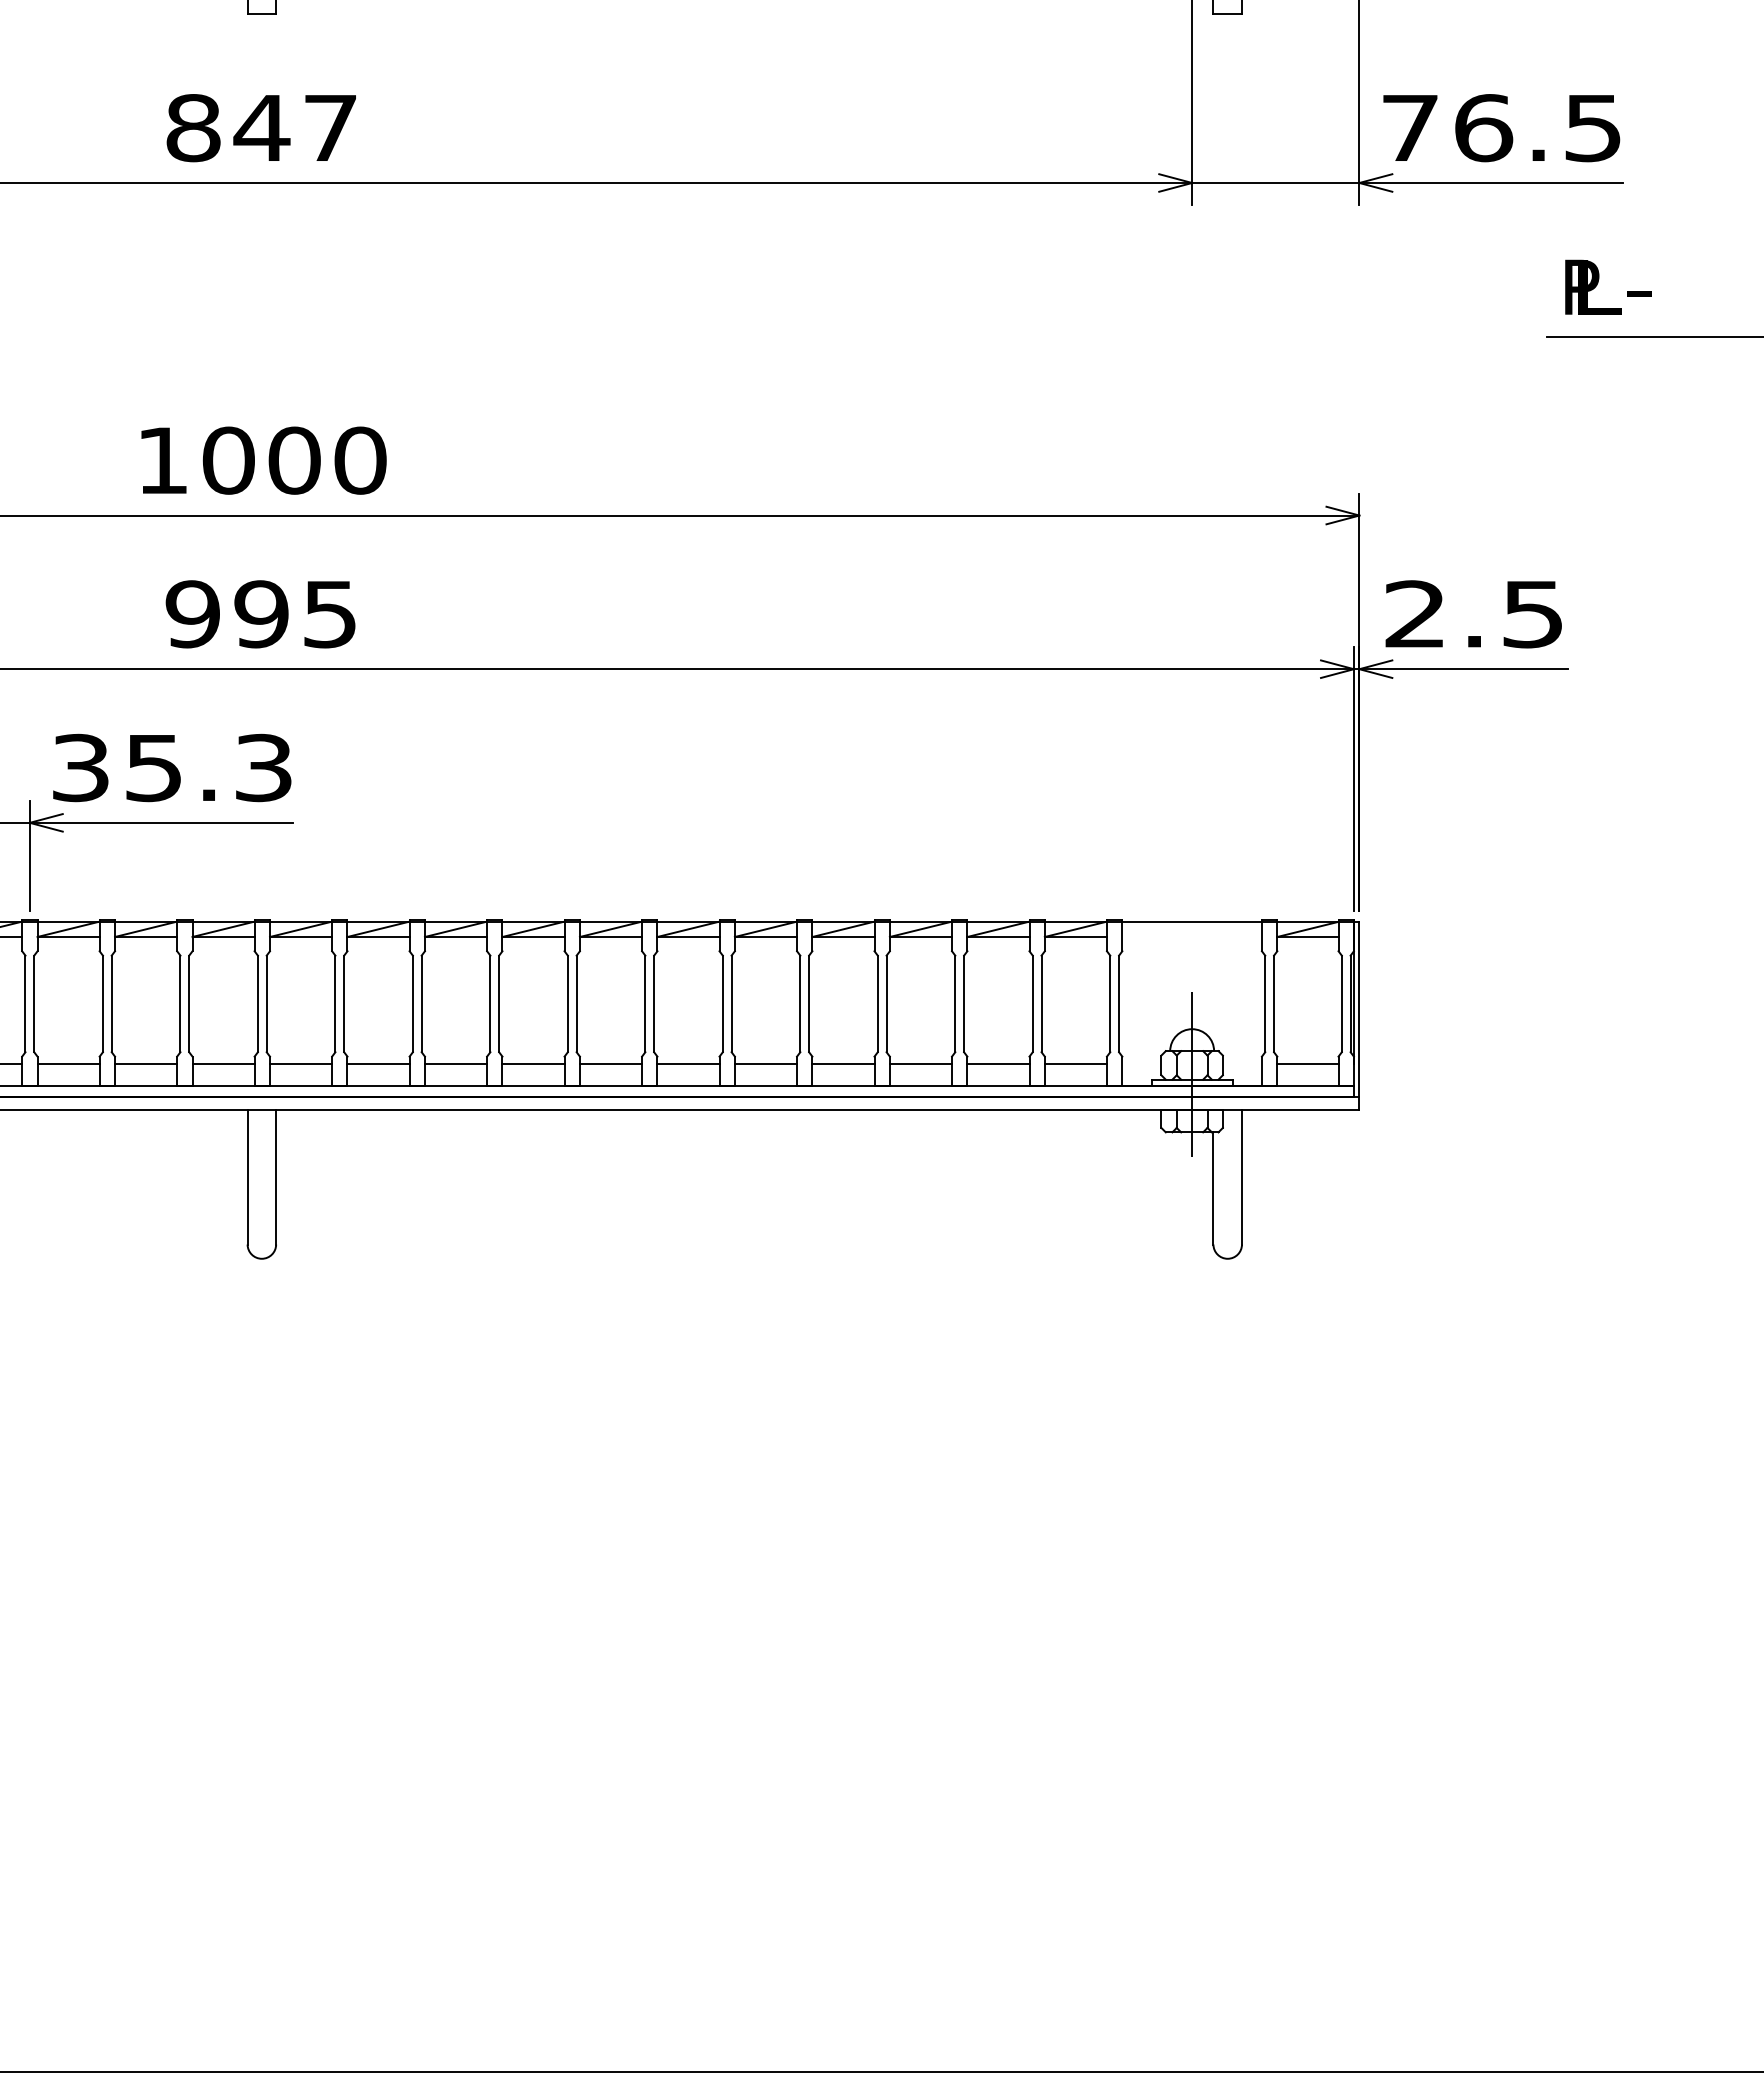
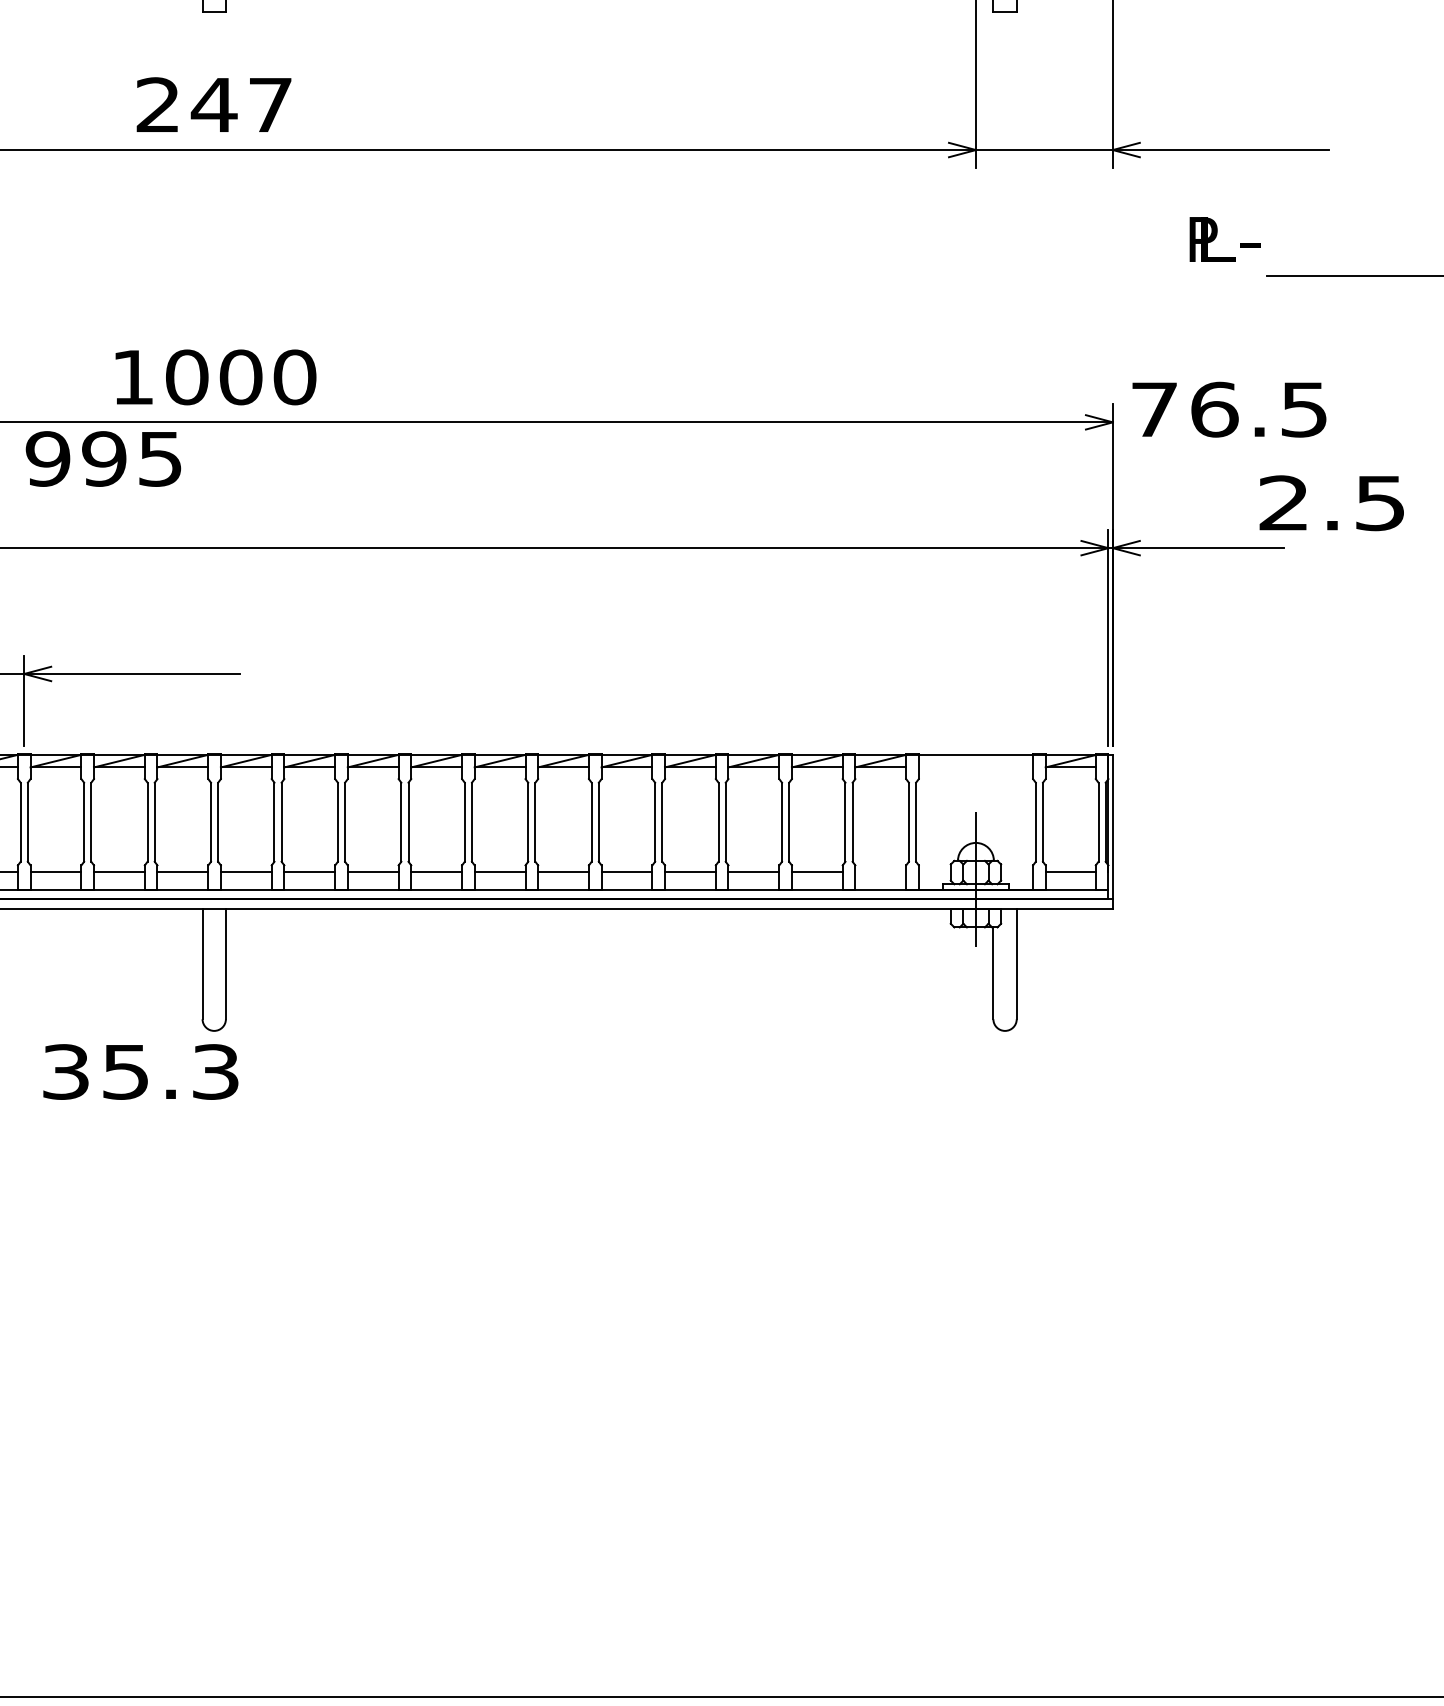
text: (193, 128) -> (158, 105), 847 -> 247
text: (1501, 128) -> (1229, 410), moved
text: (1608, 286) -> (1225, 238), moved
text: (260, 614) -> (103, 459), moved
text: (1473, 614) -> (1331, 503), moved
text: (172, 767) -> (141, 1071), moved
line: (1075, 1064) -> (880, 871), removed

